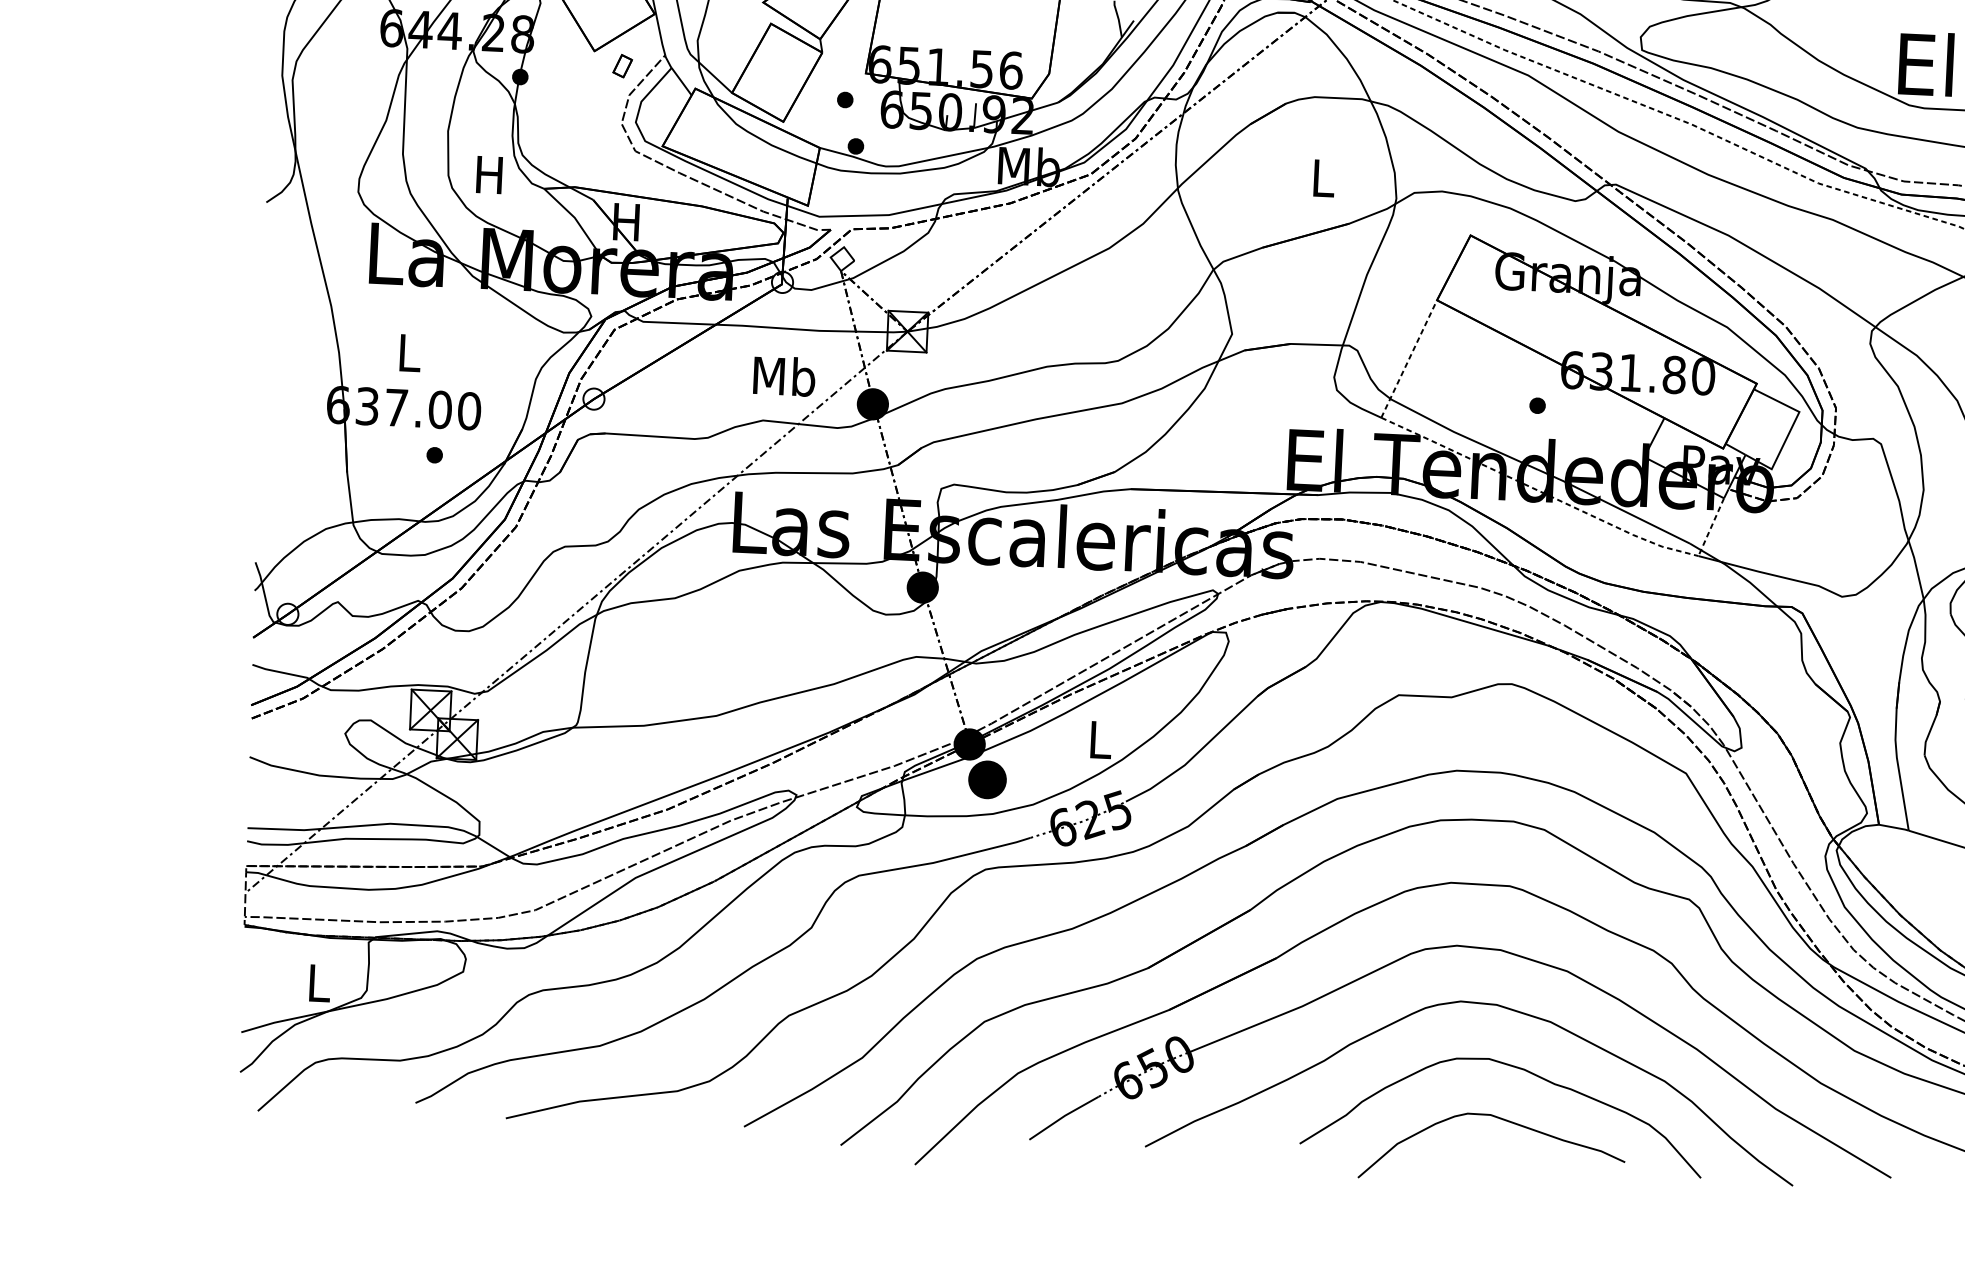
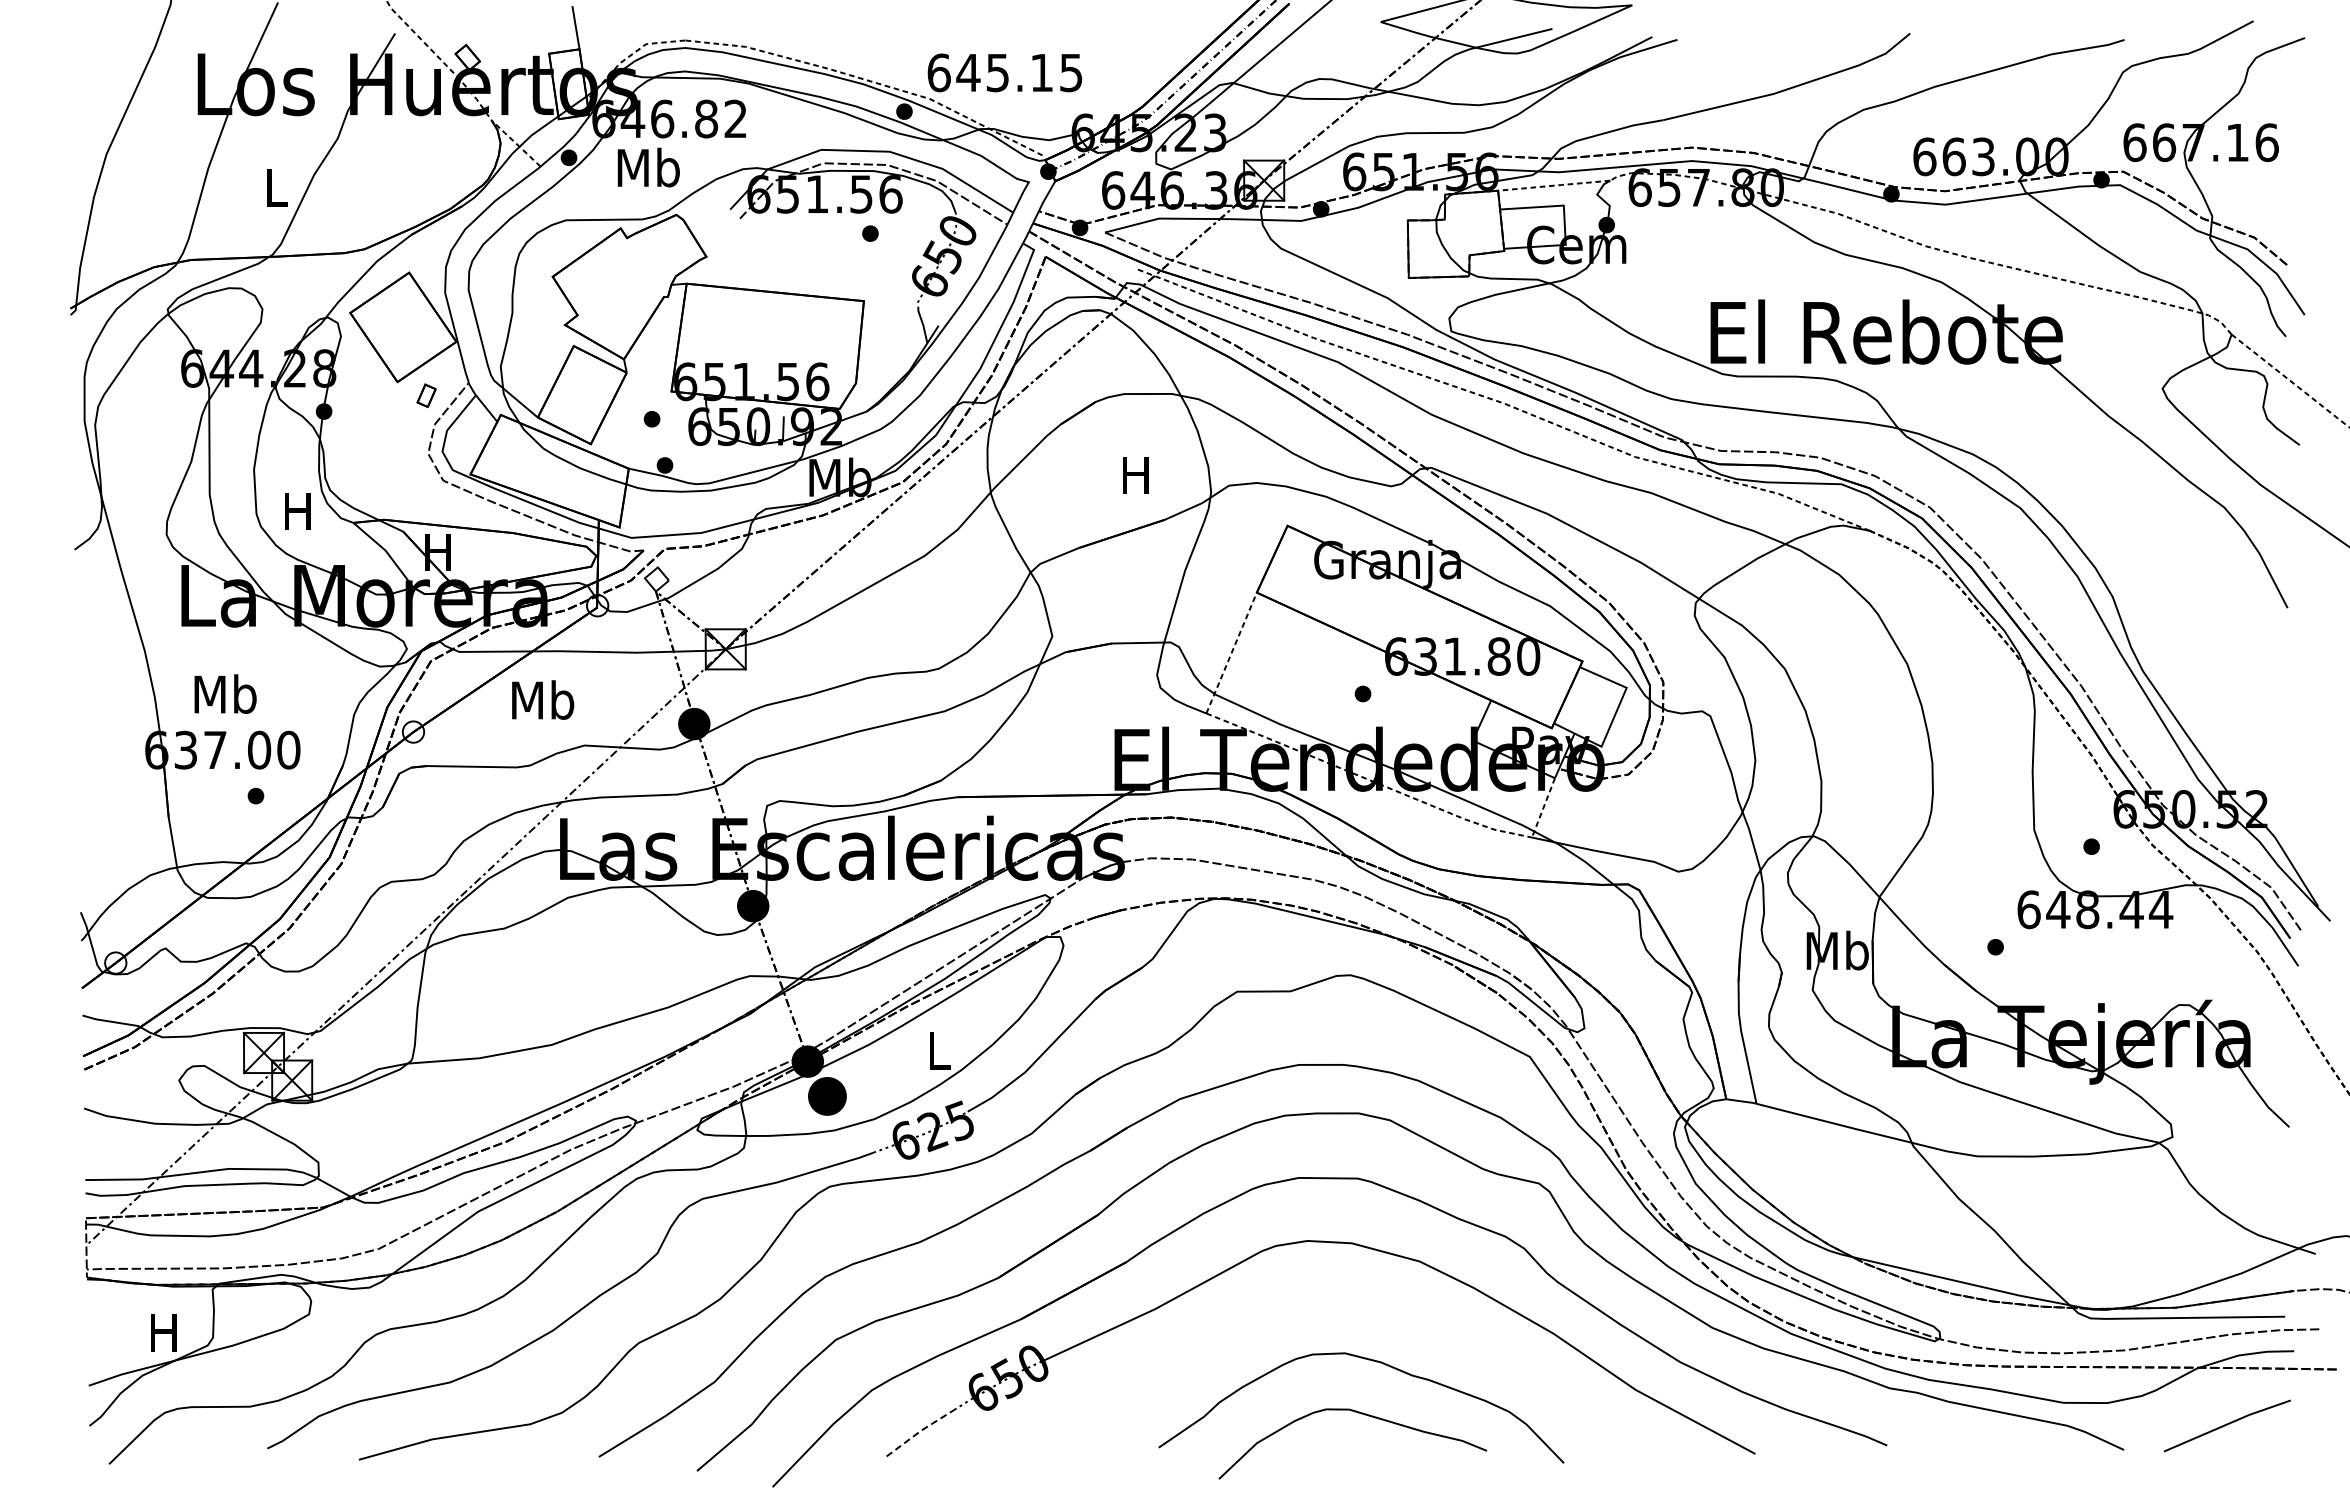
text: (1322, 178) -> (1135, 475), L -> H
text: (409, 352) -> (225, 693), L -> Mb
text: (784, 375) -> (543, 699), moved
text: (317, 982) -> (163, 1332), L -> H
curve: (1487, 1005) -> (1341, 1299), removed
line: (1063, 1116) -> (919, 1431), solid -> dashed

